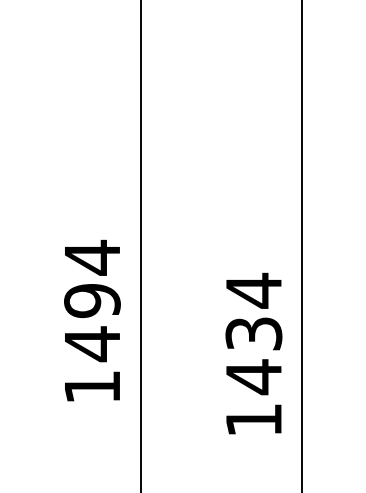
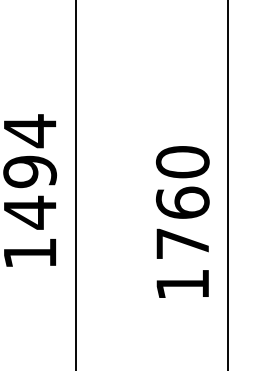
text: (253, 333) -> (182, 202), 1434 -> 1760

